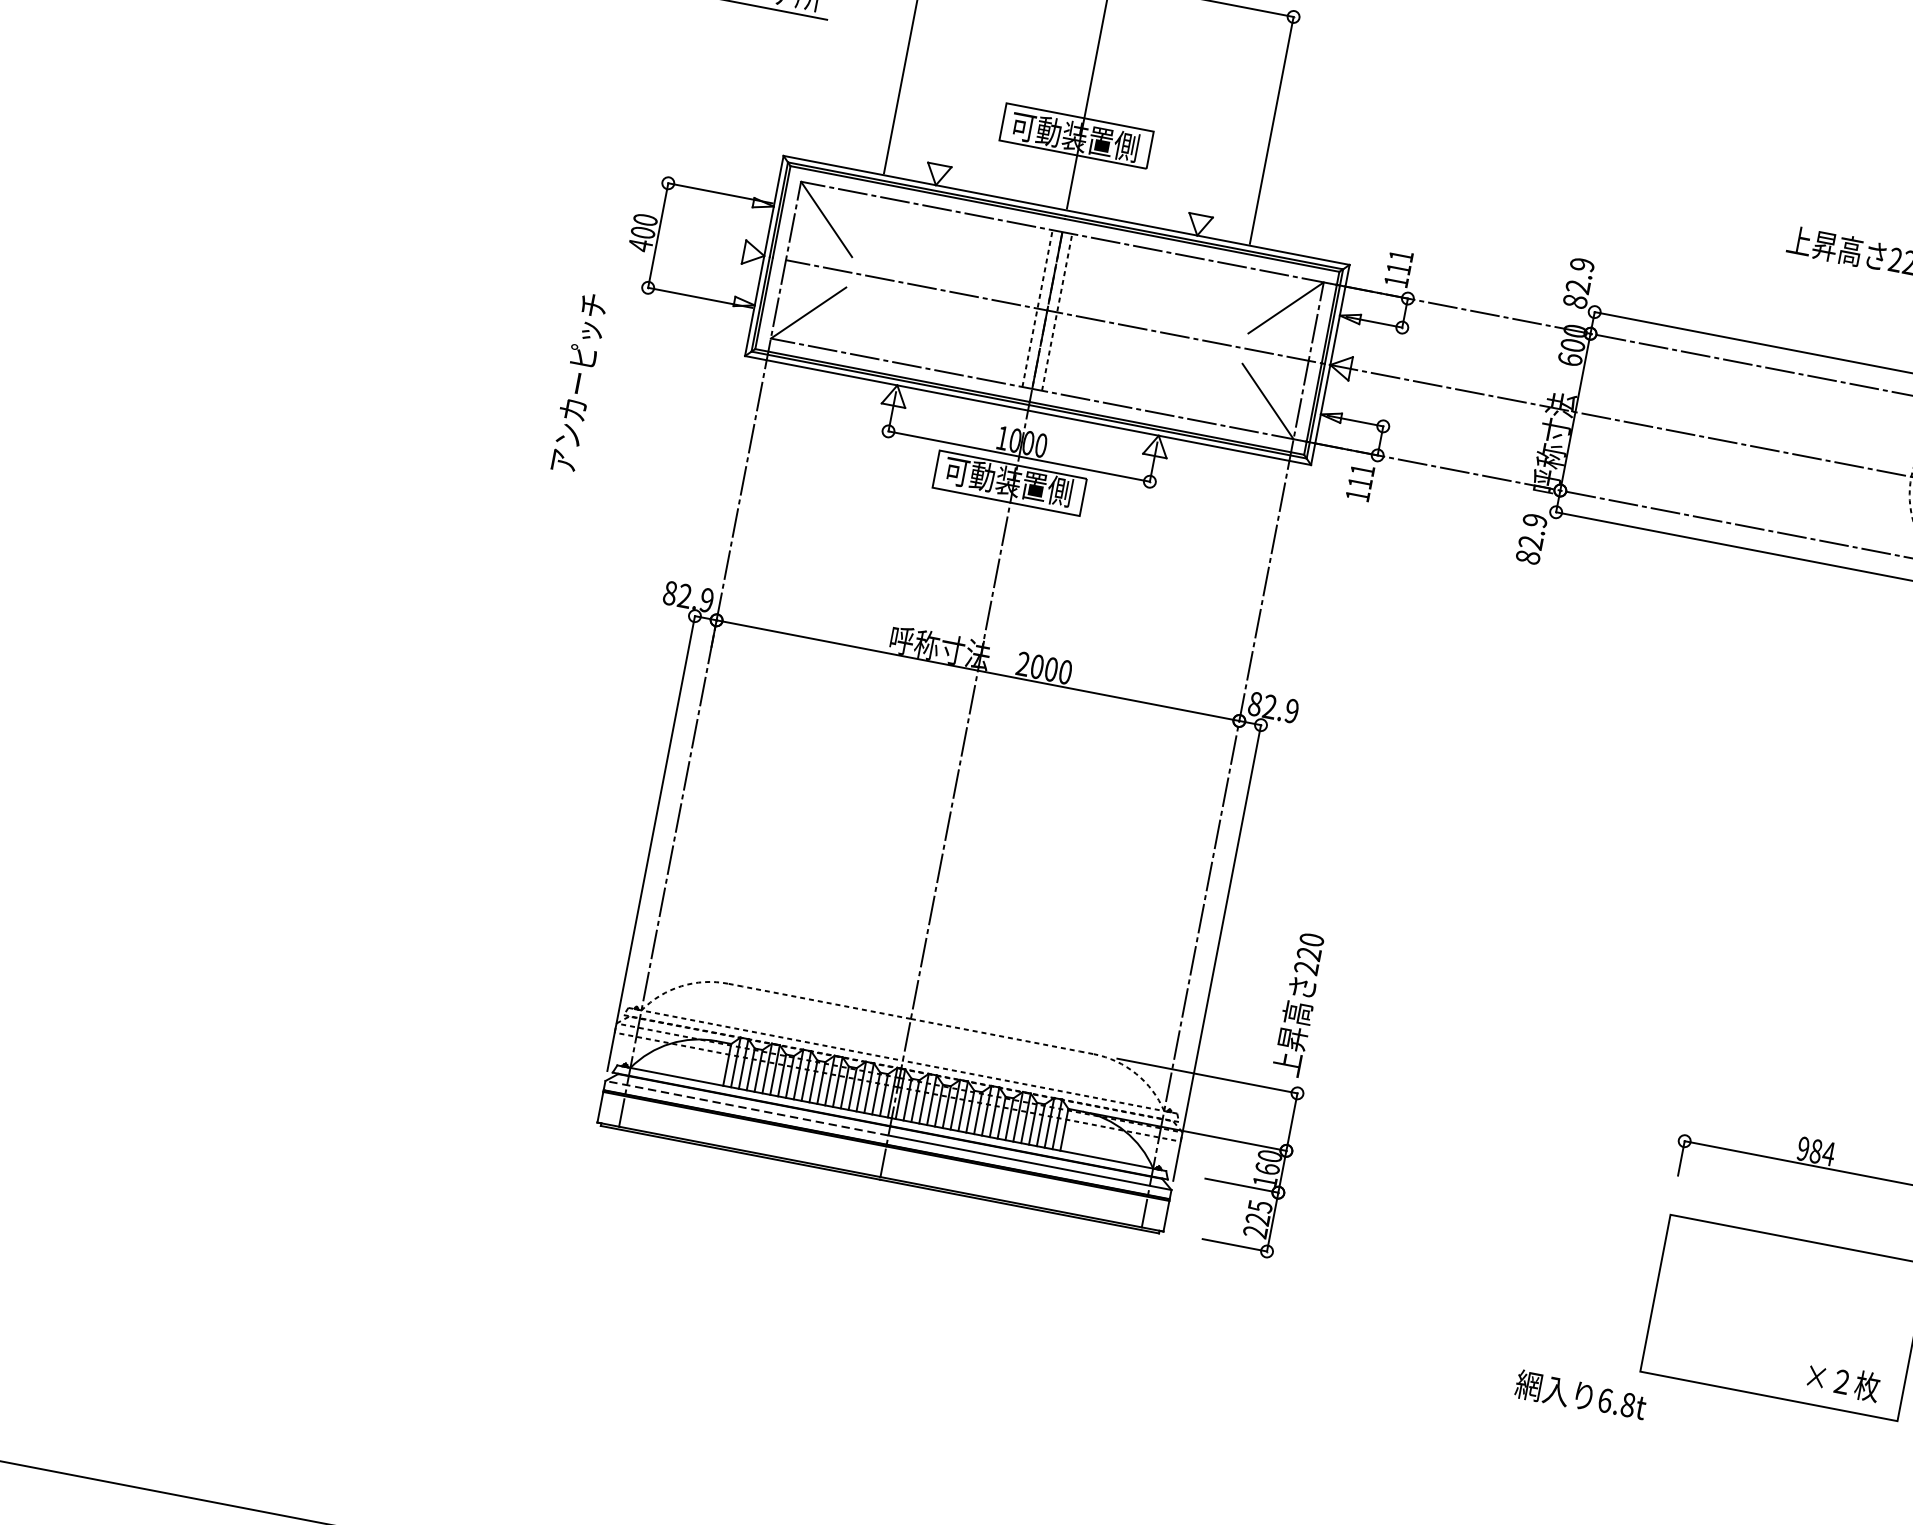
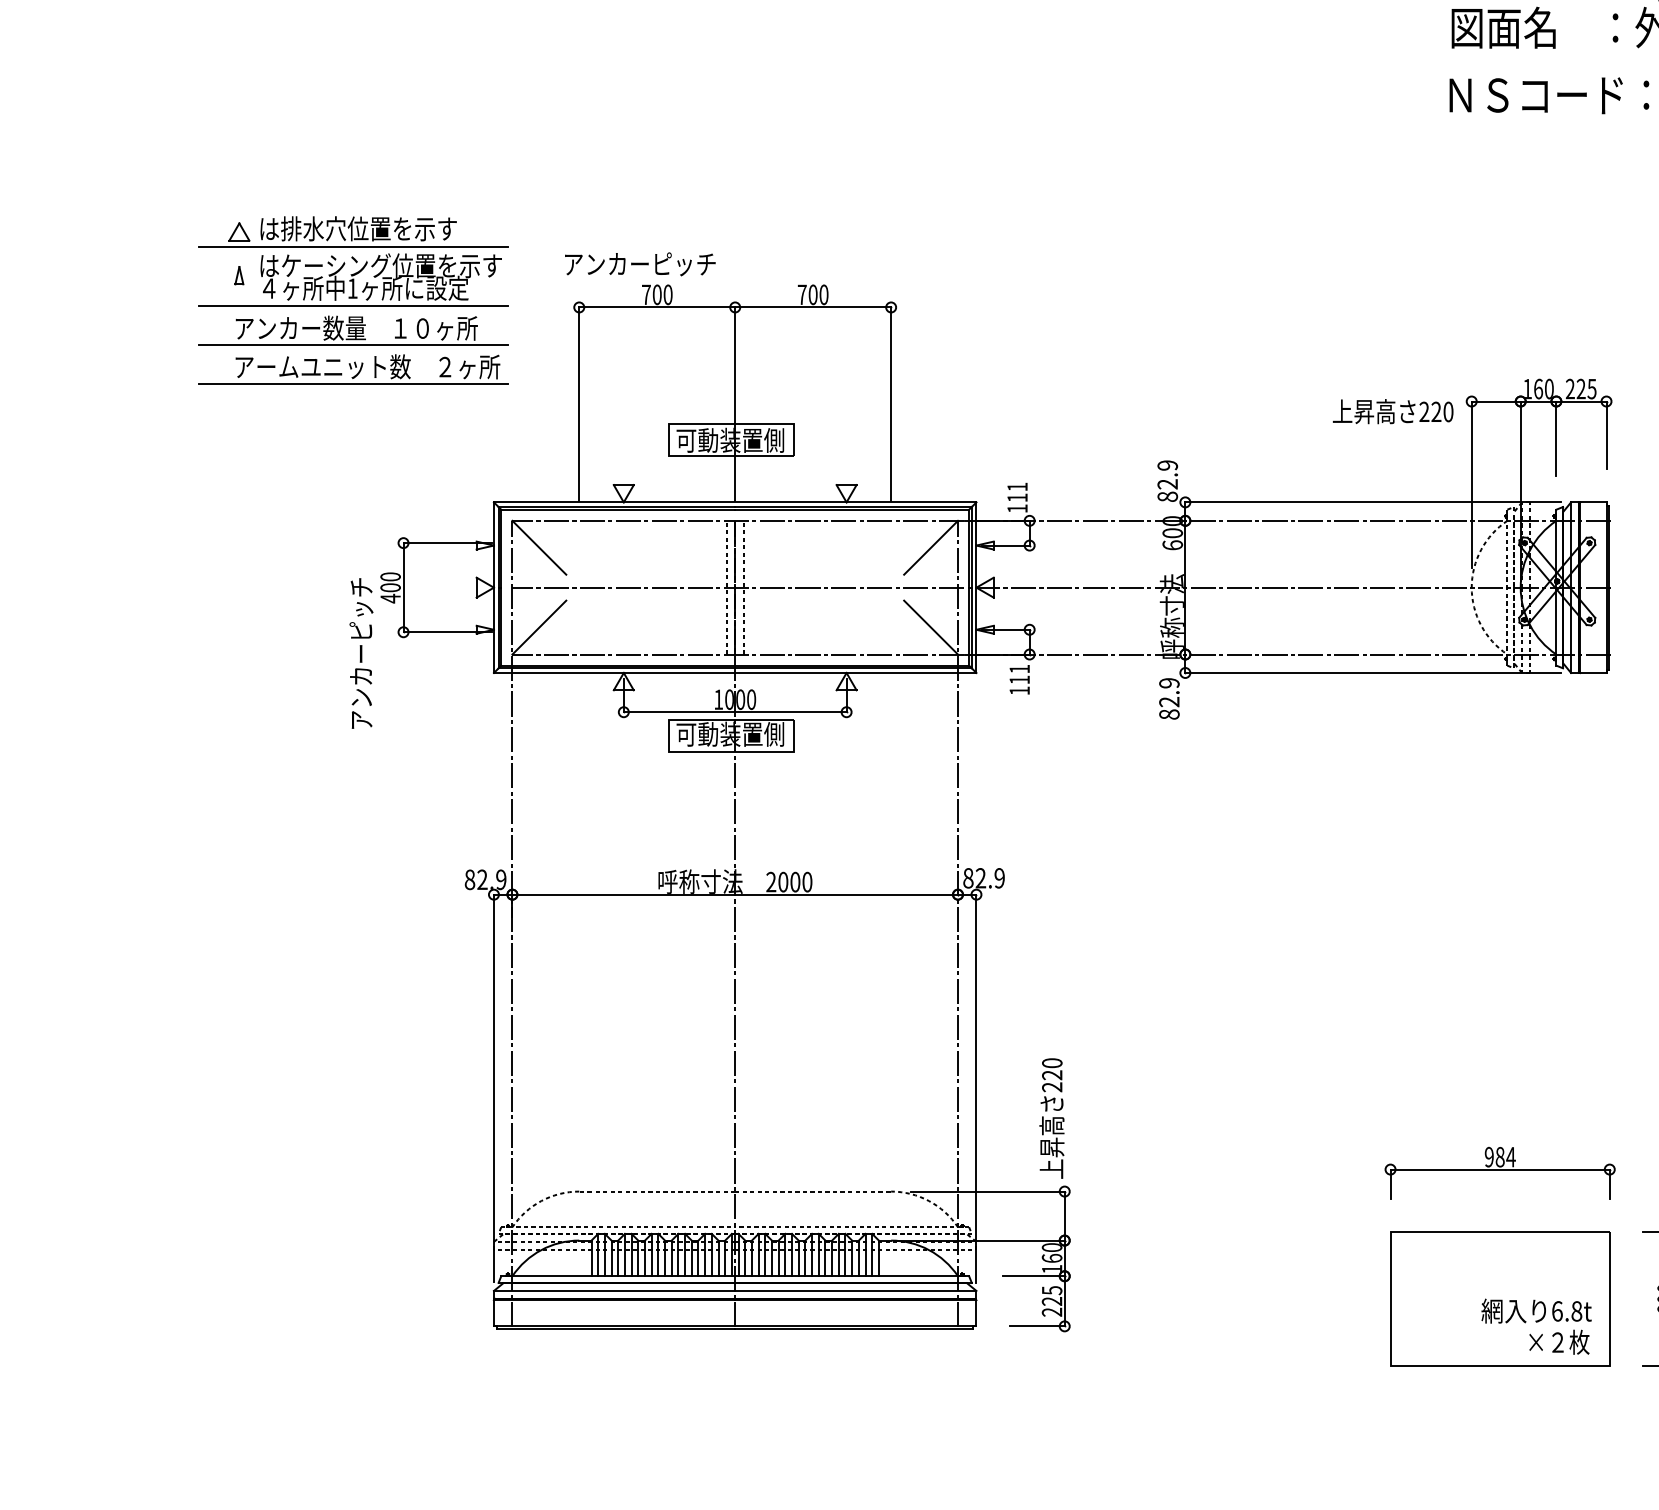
text: (578, 383) -> (361, 653), moved
line: (746, 1107) -> (614, 1290), dashed -> solid
text: (1581, 1394) -> (1536, 1310), moved

